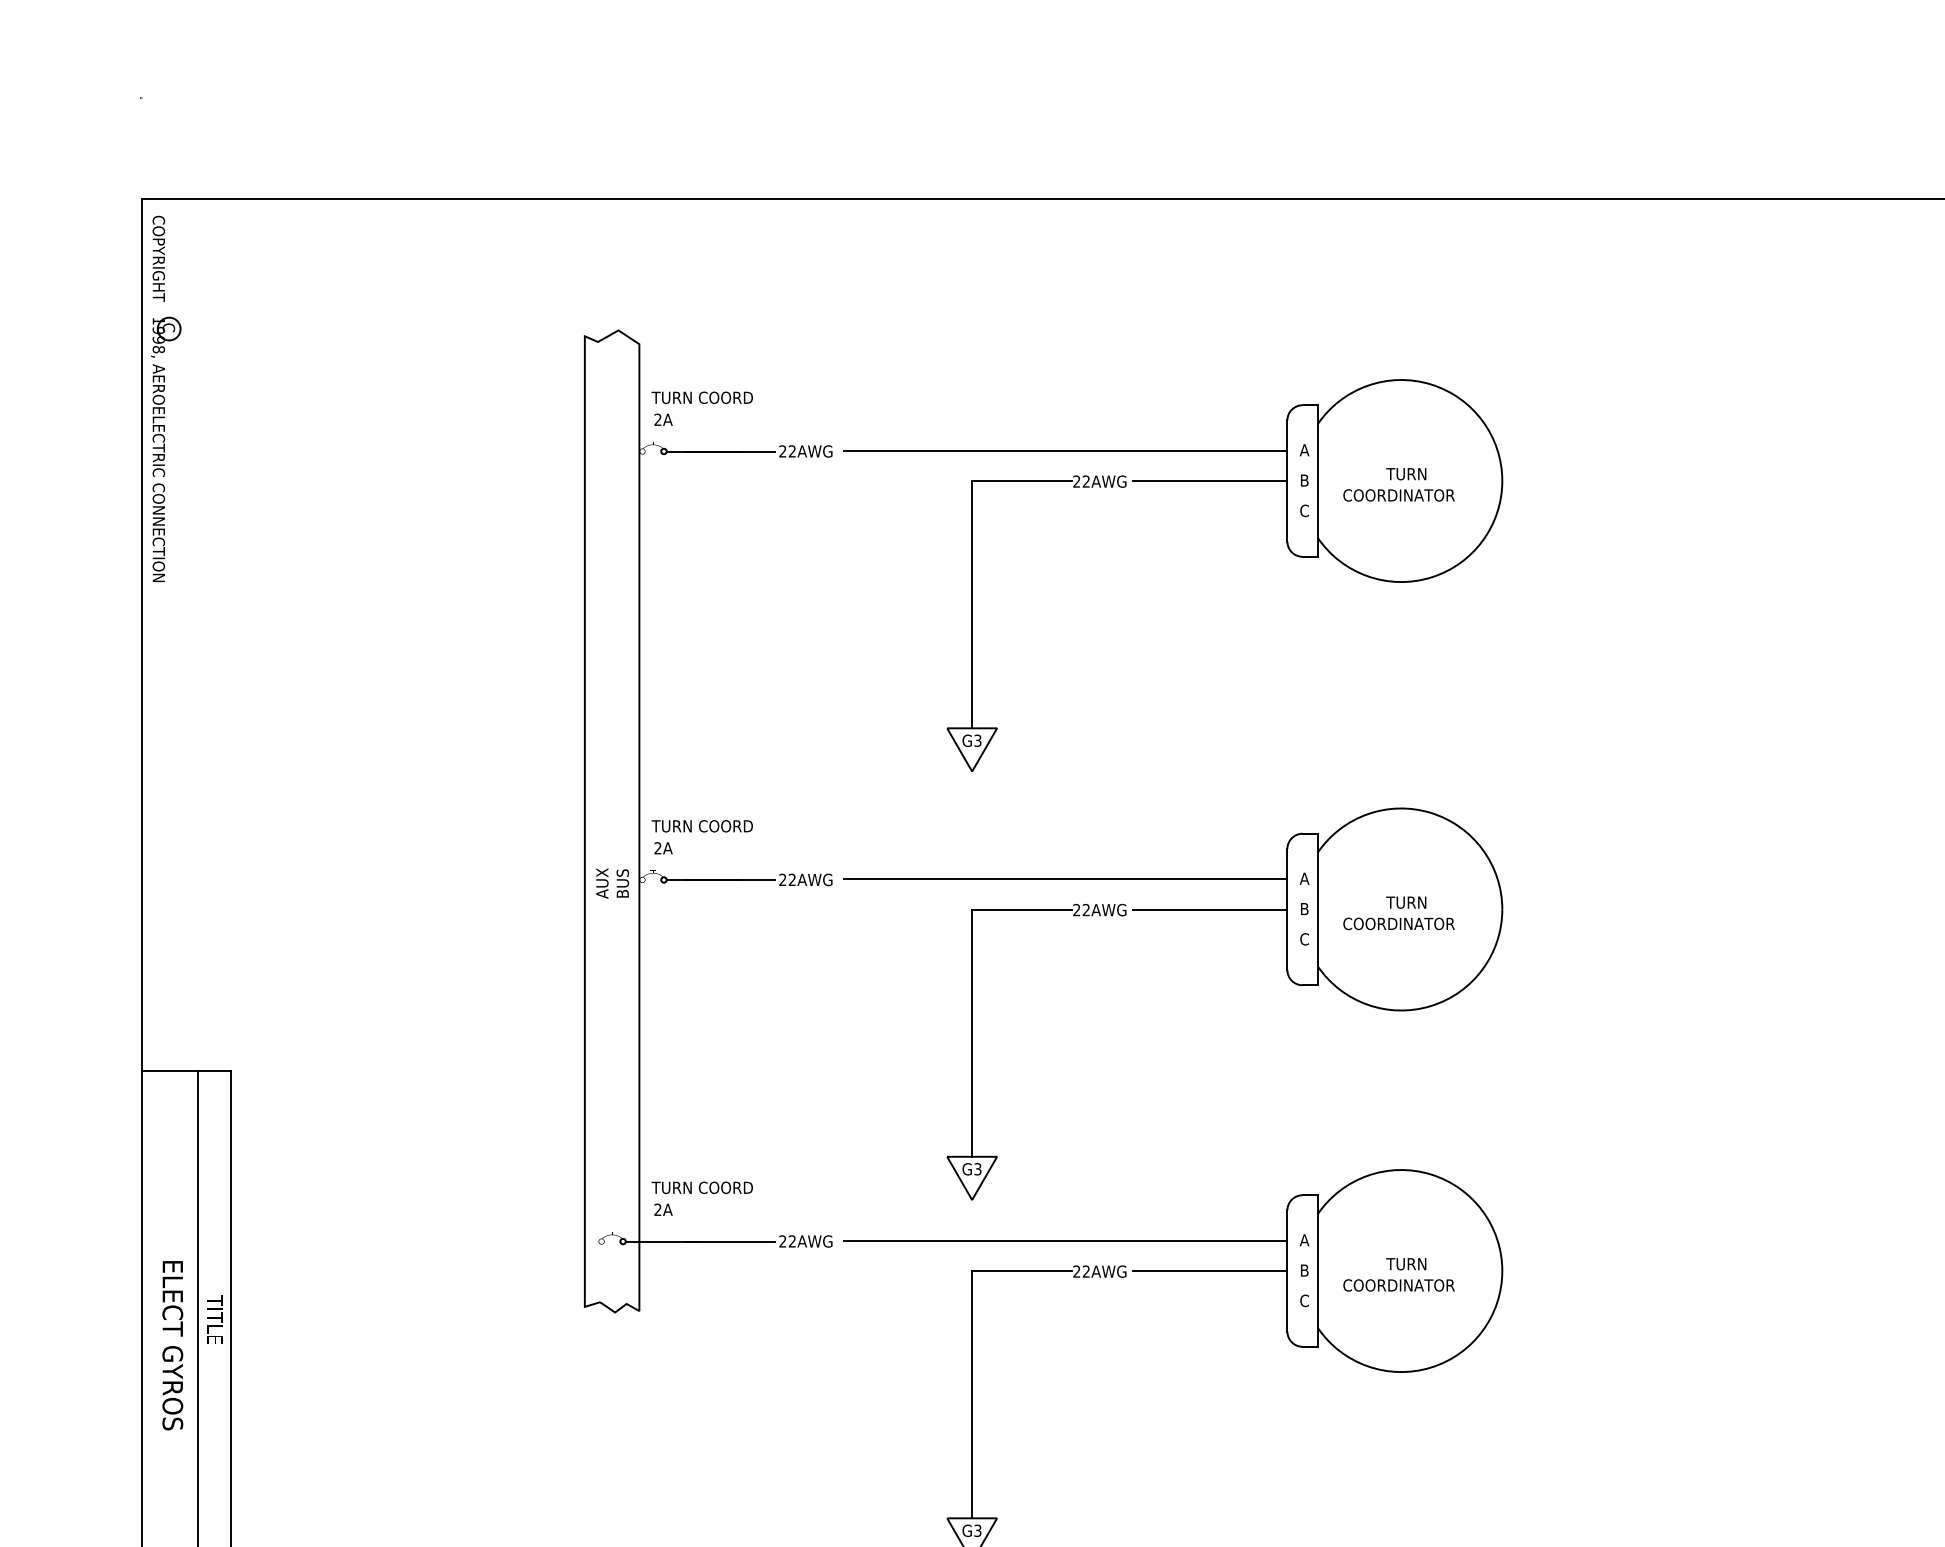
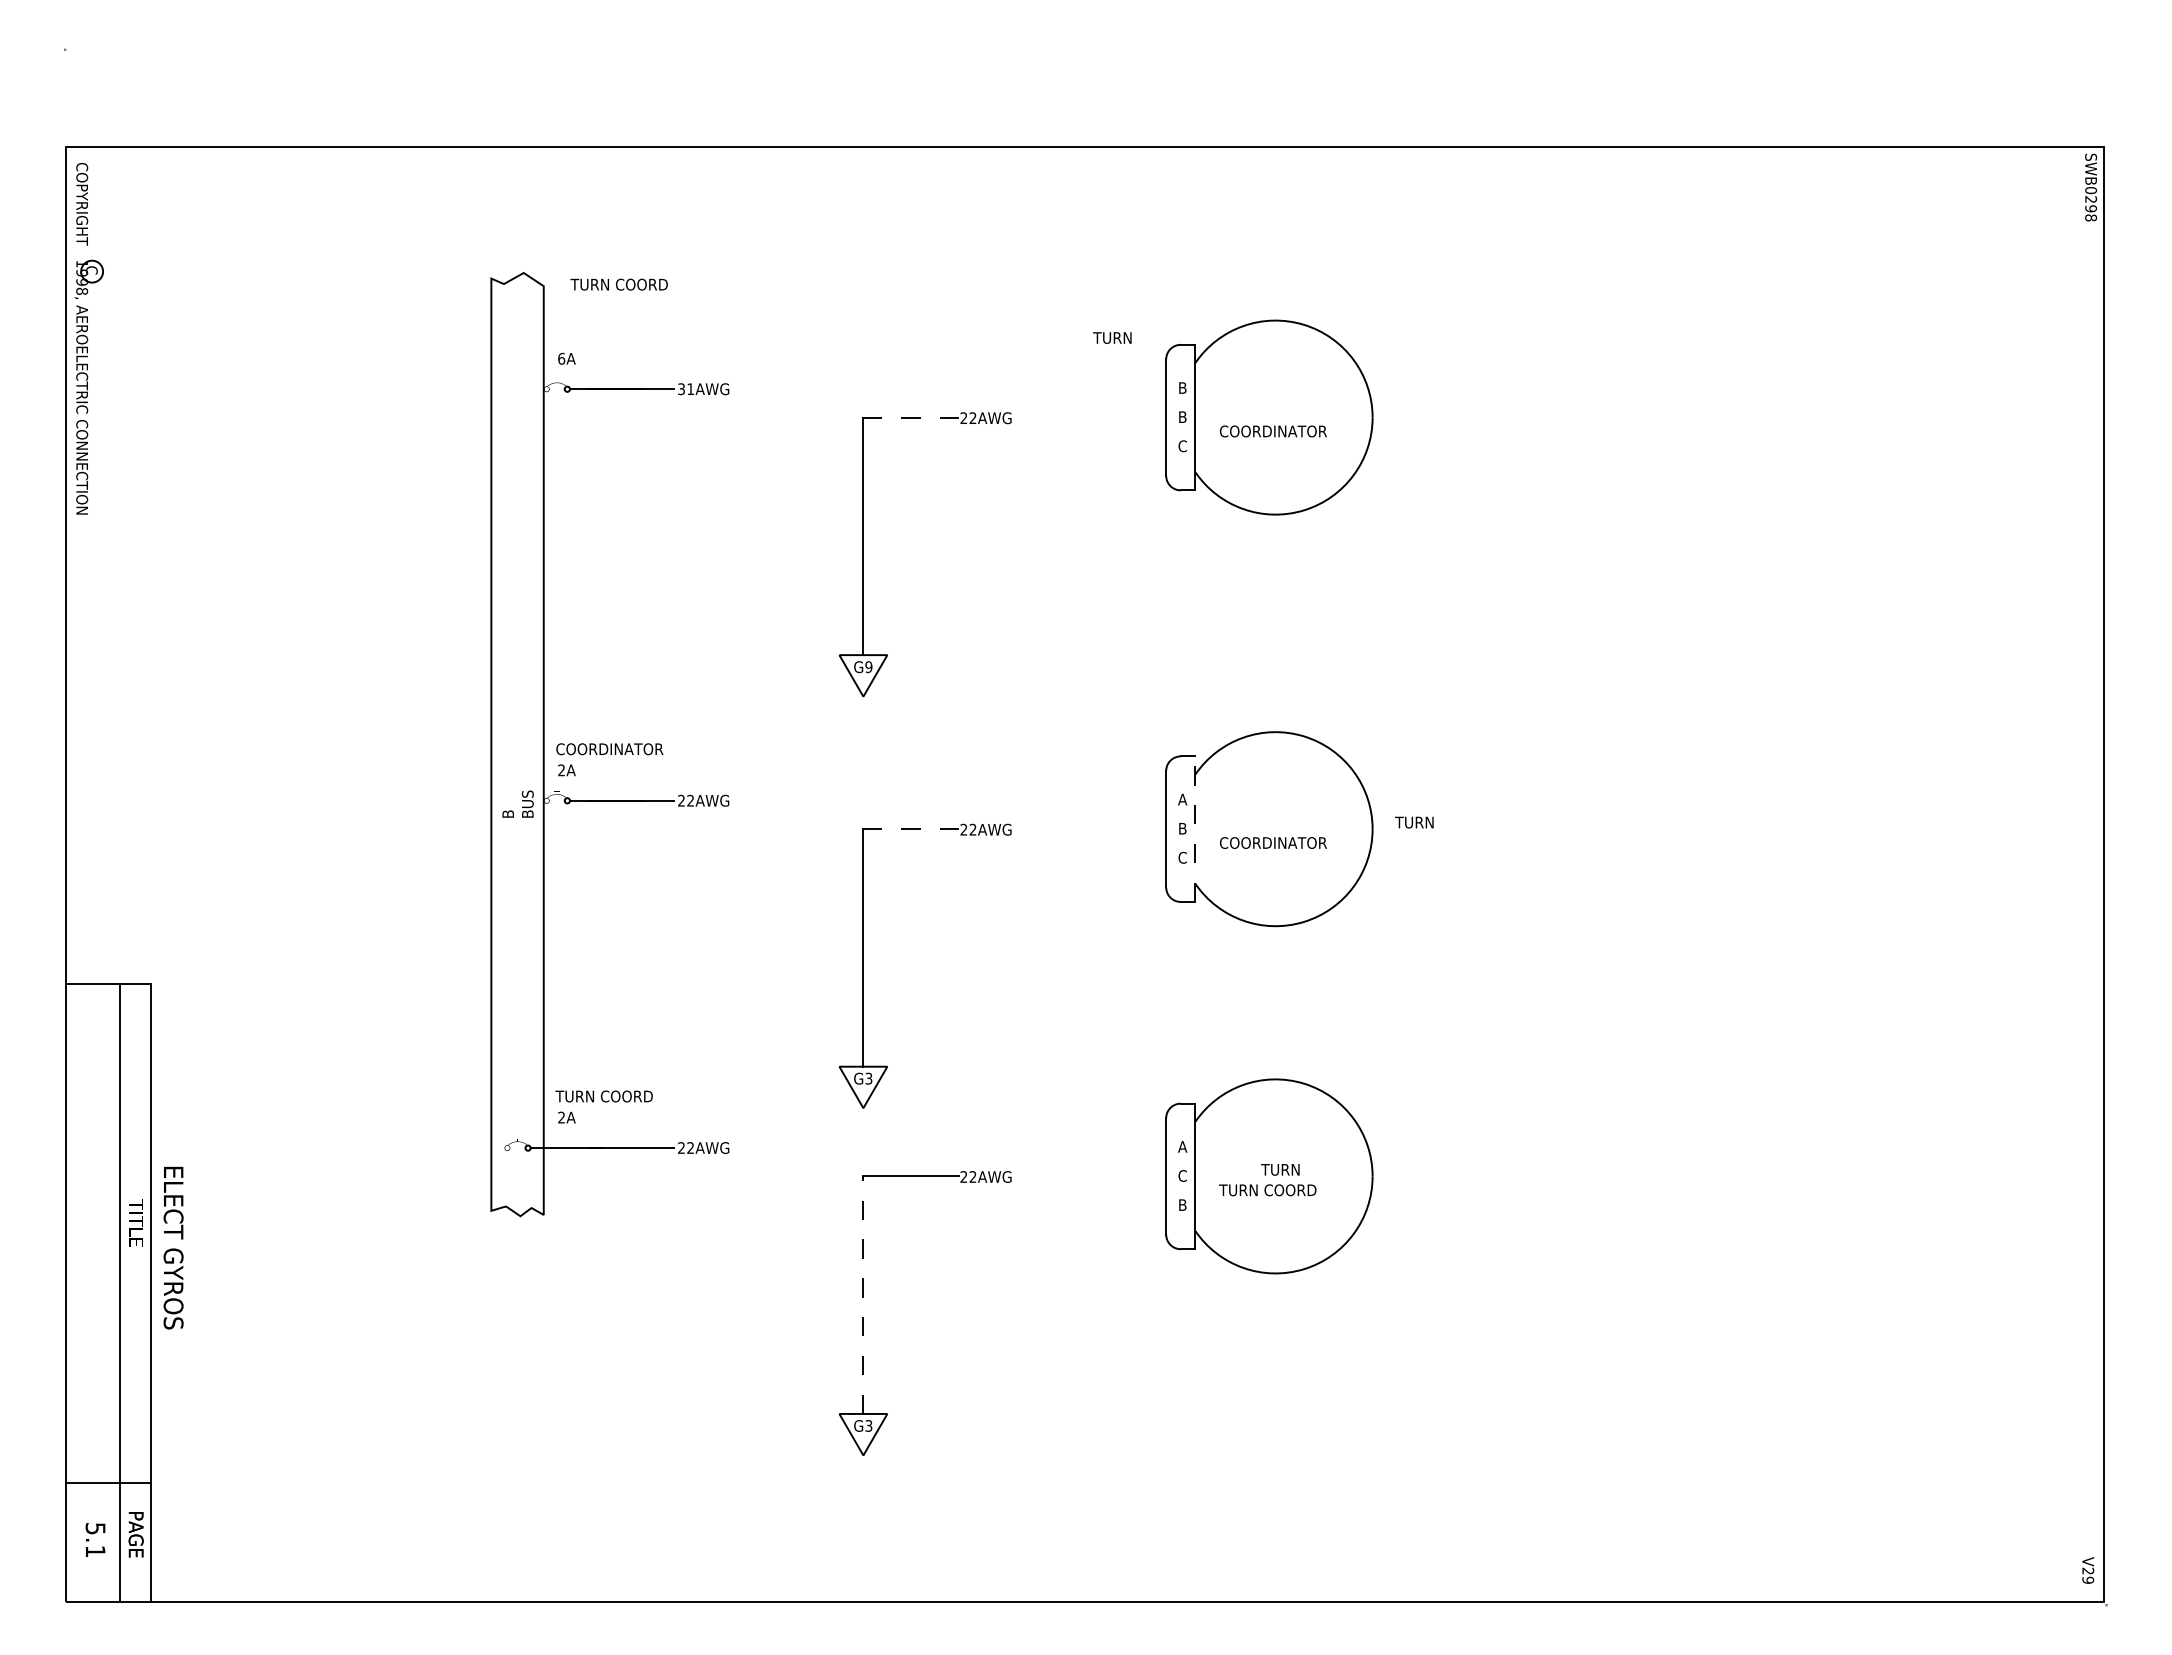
text: (701, 397) -> (618, 284), moved
text: (657, 419) -> (561, 358), 2A -> 6A
text: (1304, 449) -> (1182, 387), A -> B
line: (1065, 450) -> (953, 388), removed
text: (786, 451) -> (685, 389), 22AWG -> 31AWG
text: (1406, 473) -> (1112, 337), moved
line: (1021, 480) -> (910, 417), solid -> dashed
line: (1209, 480) -> (1091, 417), removed
text: (977, 740) -> (868, 666), G3 -> G9
text: (707, 826) -> (609, 749), TURN COORD -> COORDINATOR
line: (1065, 879) -> (953, 800), removed
text: (602, 882) -> (508, 803), AUX -> B
text: (1406, 902) -> (1414, 822), moved
line: (1021, 909) -> (910, 829), solid -> dashed
line: (1209, 909) -> (1091, 829), removed
line: (1317, 909) -> (1195, 829), solid -> dashed
line: (1065, 1240) -> (953, 1147), removed
text: (1304, 1270) -> (1182, 1175), B -> C
line: (1209, 1271) -> (1091, 1176), removed
text: (1398, 1285) -> (1272, 1190), COORDINATOR -> TURN COORD
text: (1304, 1301) -> (1182, 1205), C -> B
text: (172, 1345) -> (173, 1247), moved
line: (972, 1394) -> (863, 1295), solid -> dashed

